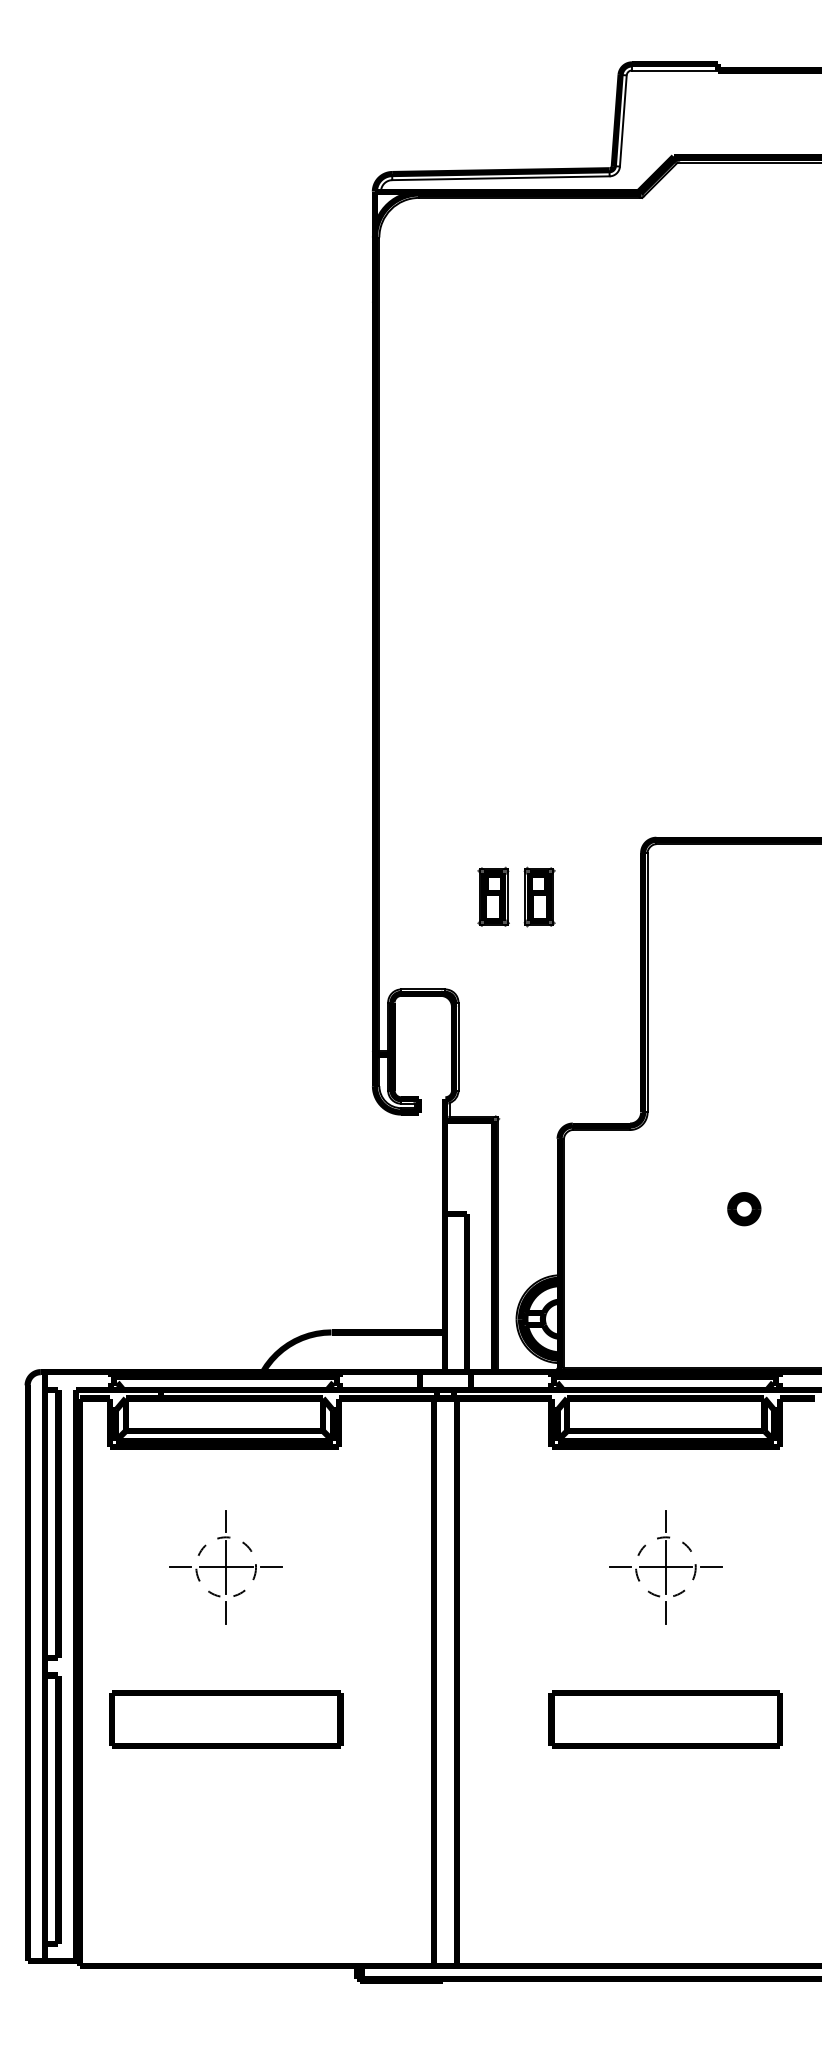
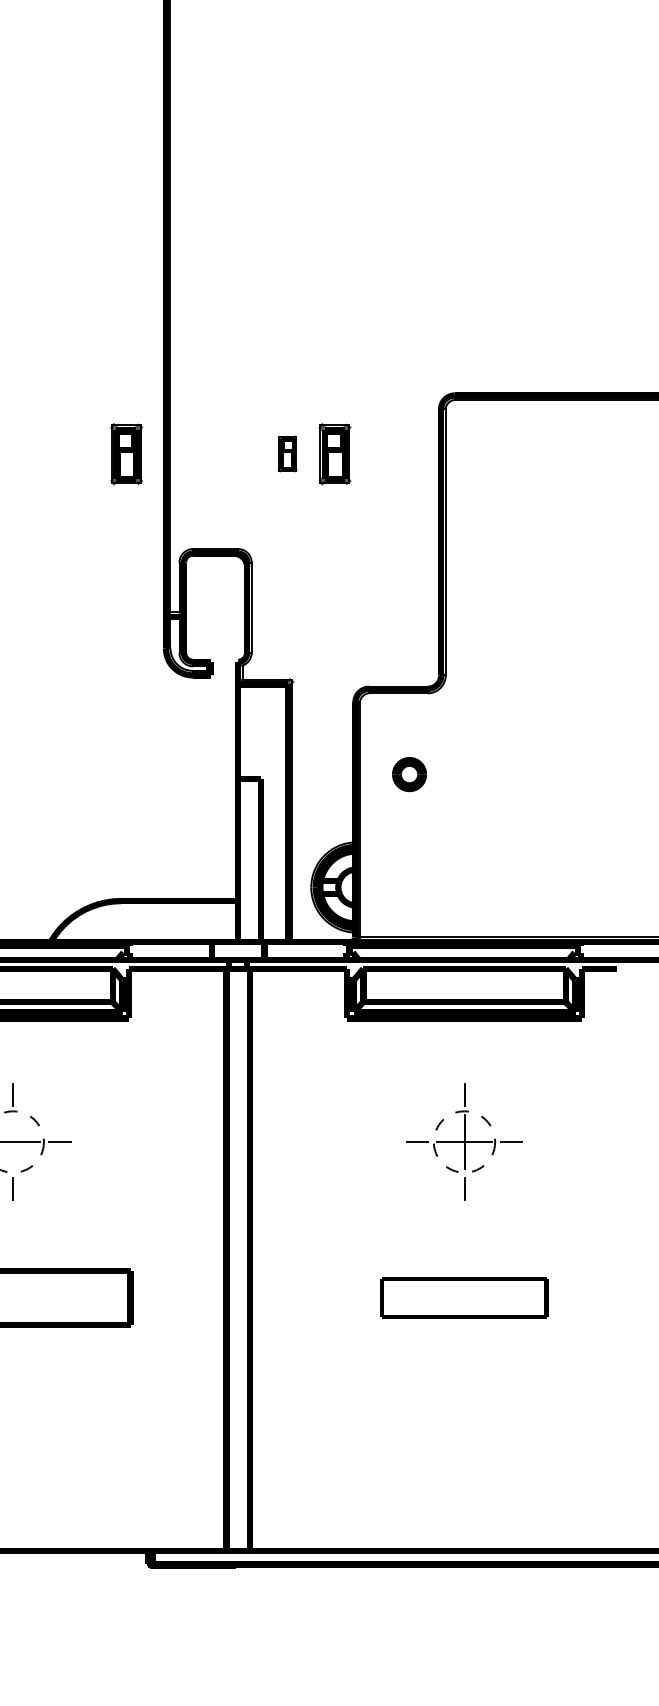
part: (336, 896) -> (126, 453), added
part: (493, 896) -> (287, 453), size x0.6
part: (744, 1209) -> (409, 774), moved
line: (226, 1566) -> (13, 1141), removed
part: (665, 1719) -> (464, 1298), size x0.7

